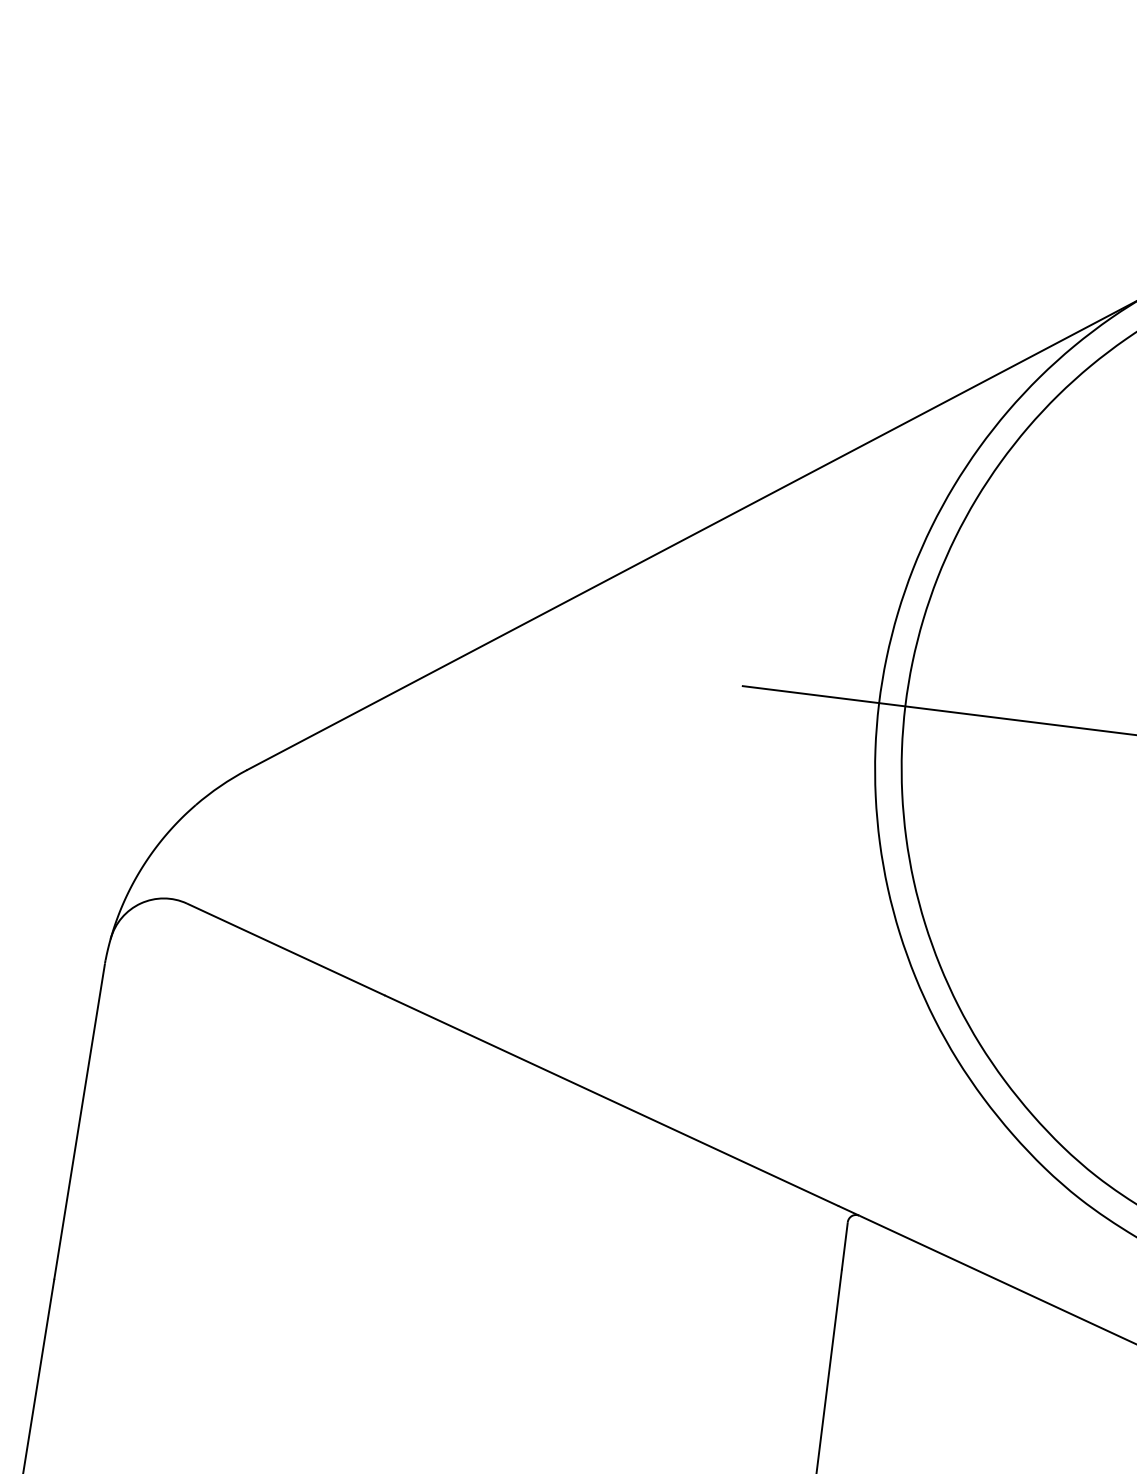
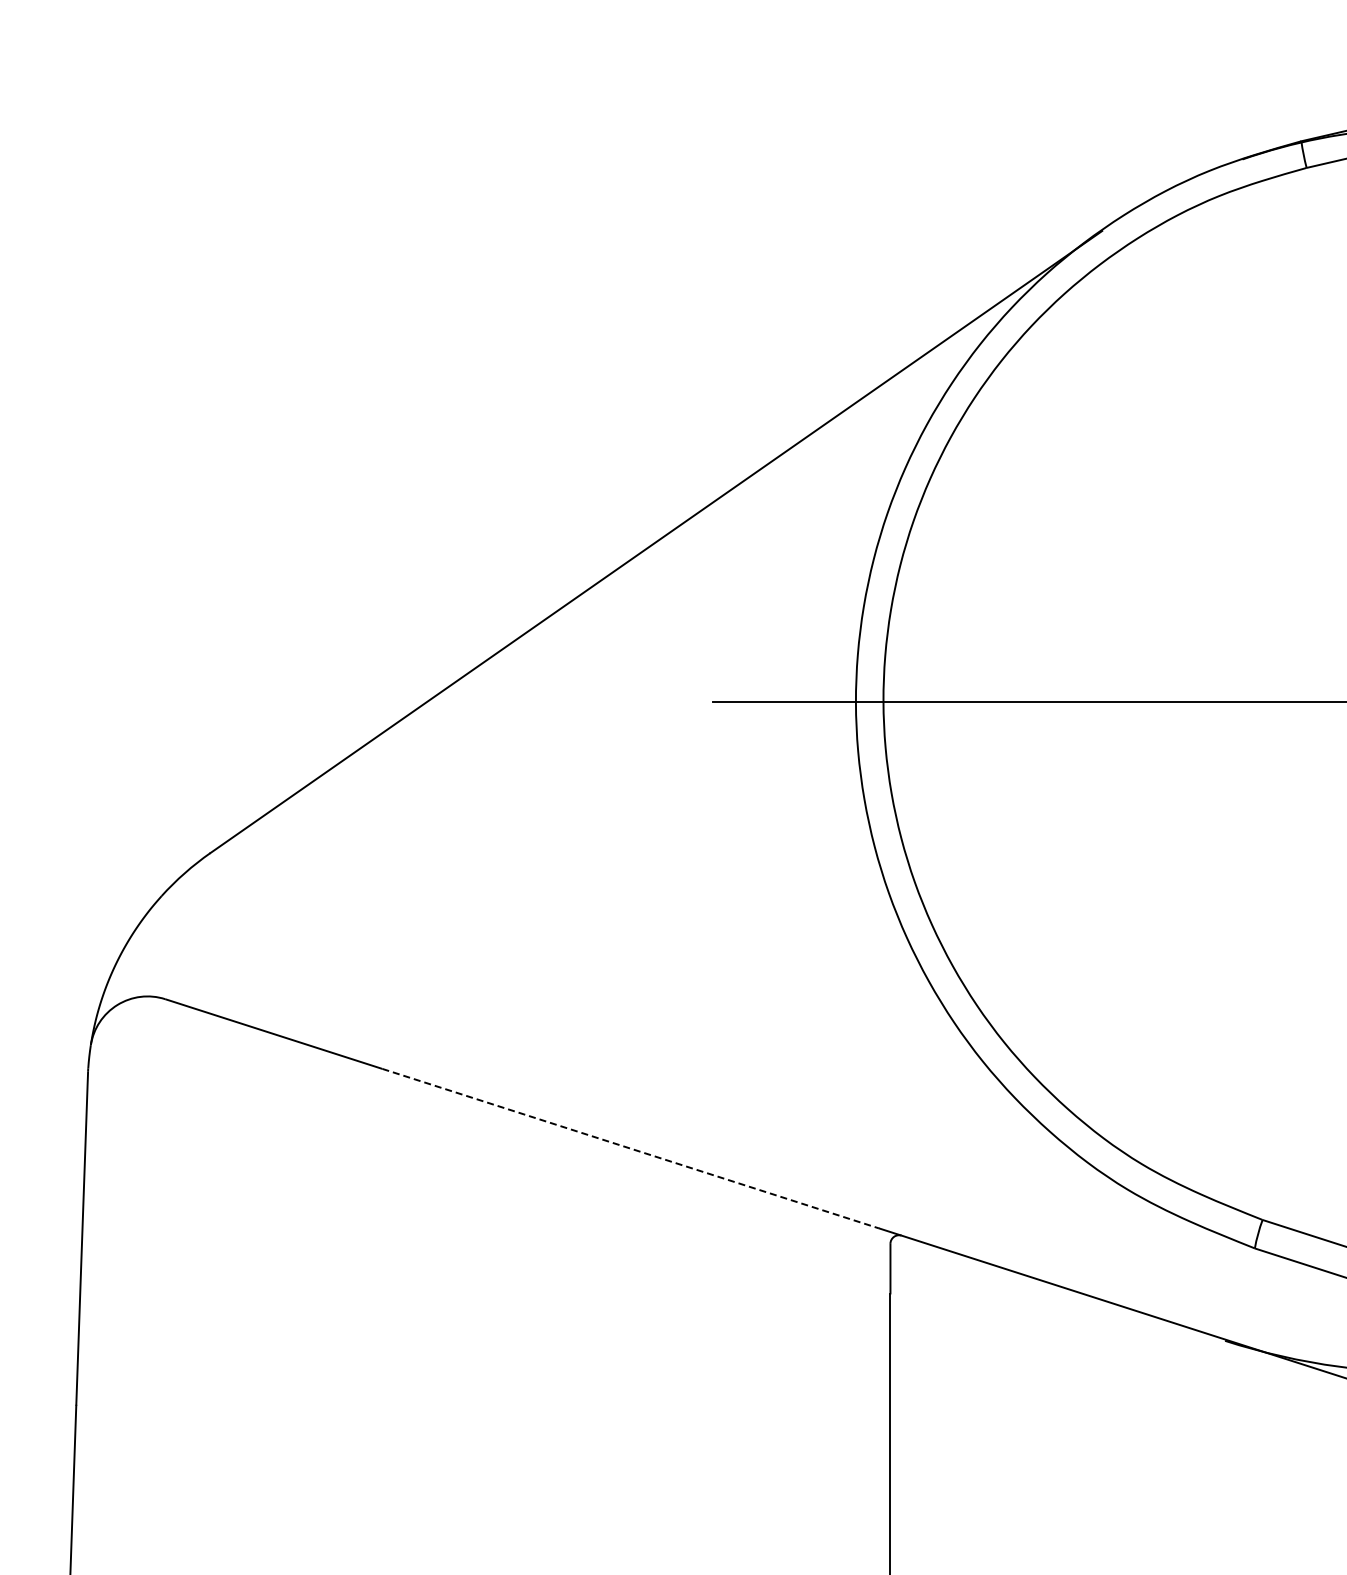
line: (611, 1100) -> (630, 1148), solid -> dashed

